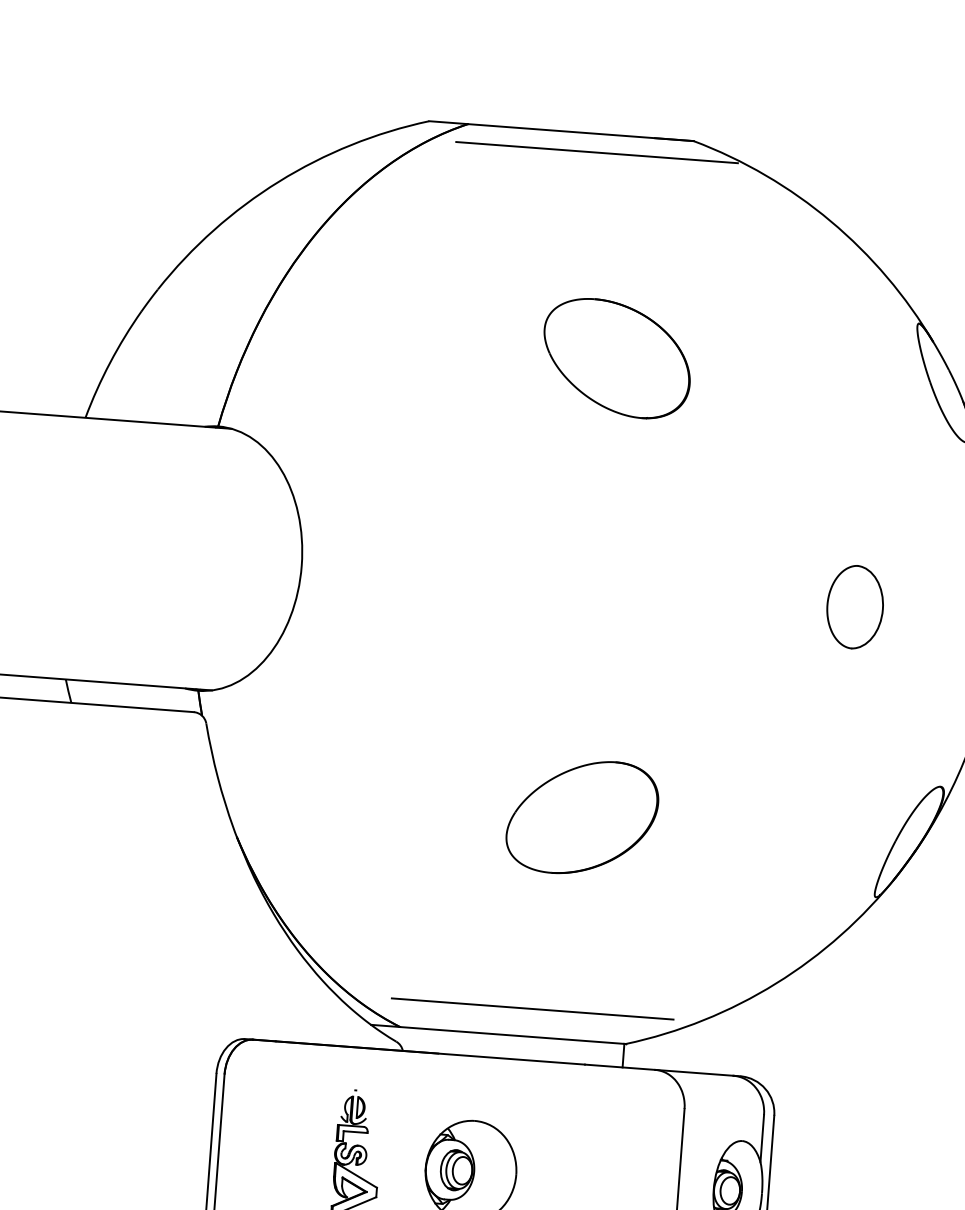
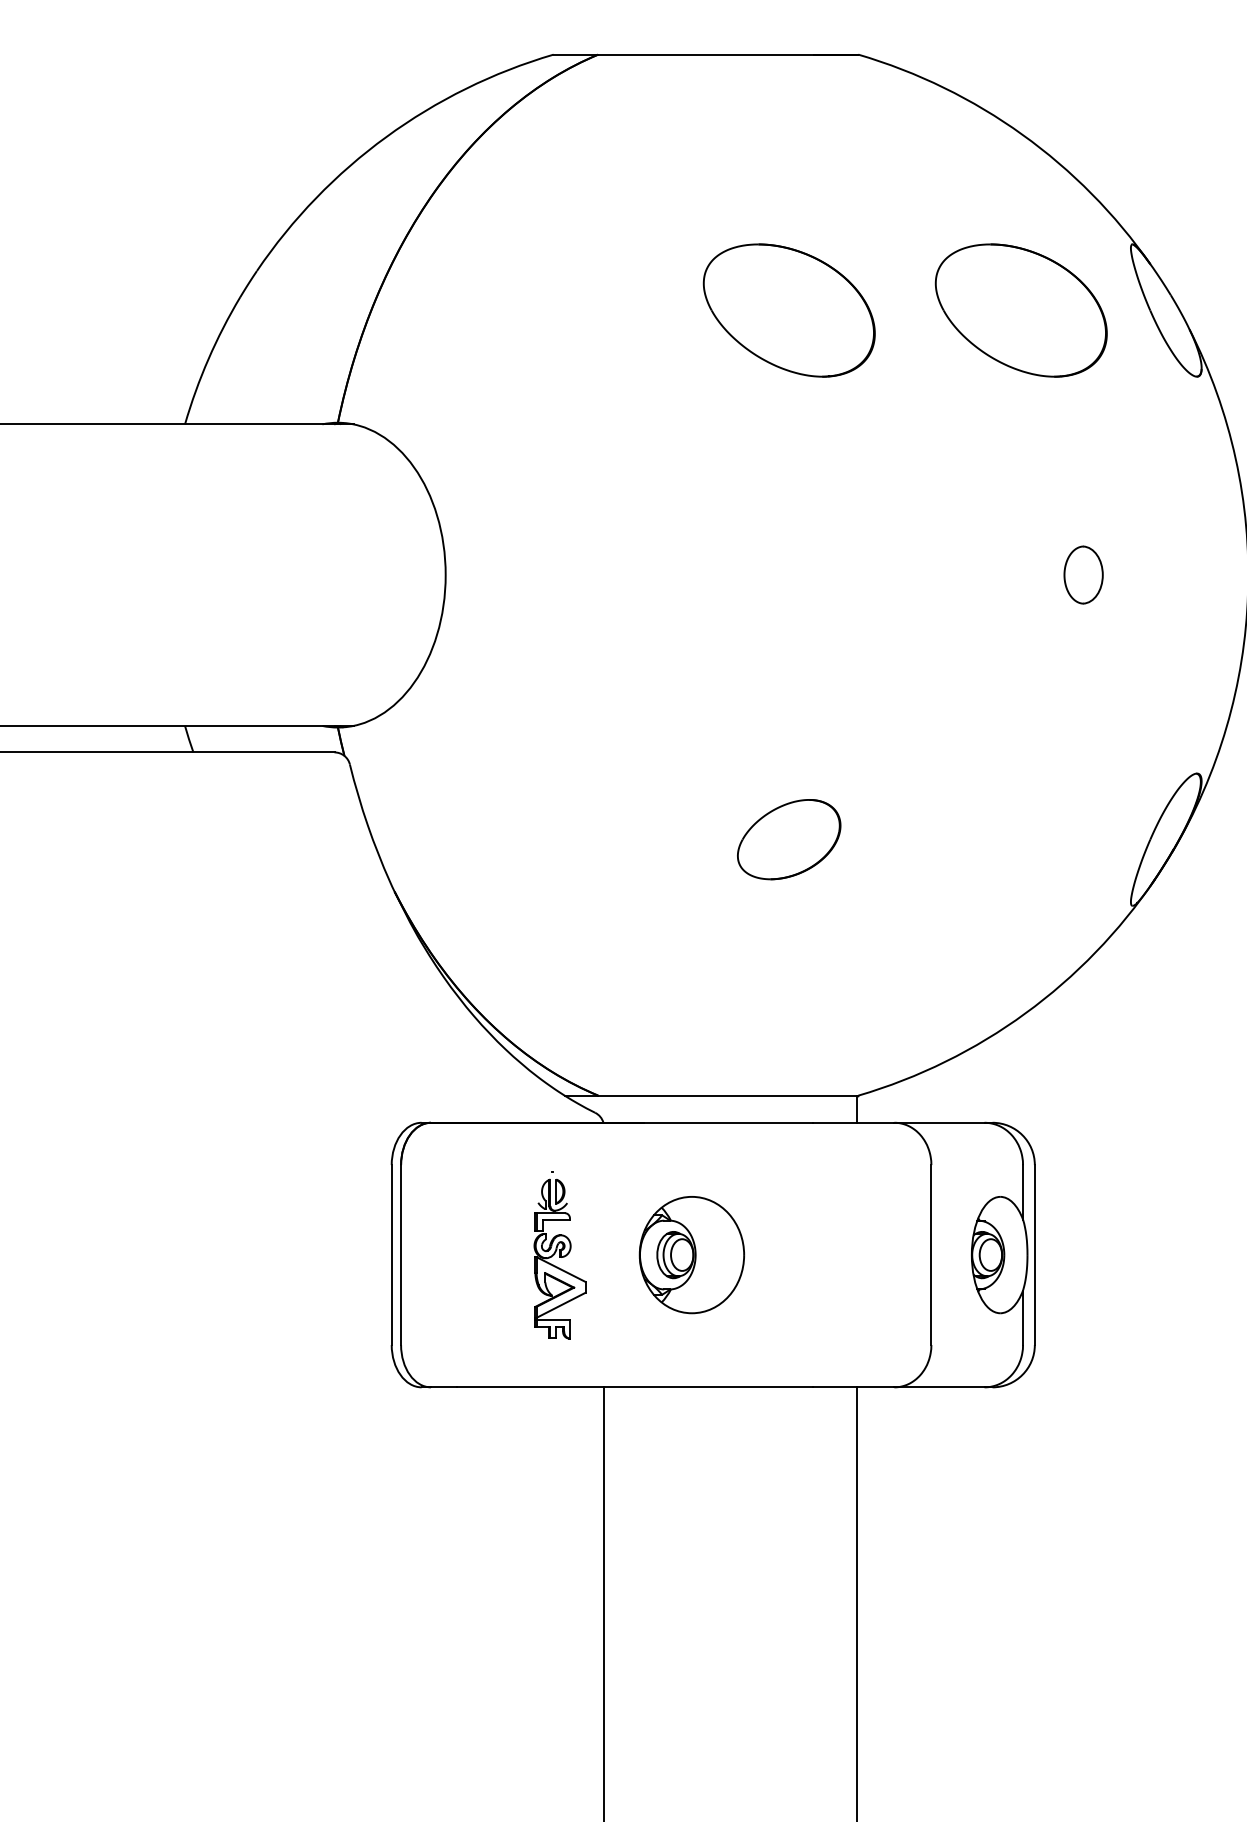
line: (596, 152) -> (748, 76), removed
part: (817, 373) -> (1020, 310), added
part: (854, 606) -> (1083, 574), size x0.6
part: (581, 817) -> (788, 839), size x0.6
line: (532, 1008) -> (748, 1063), removed

